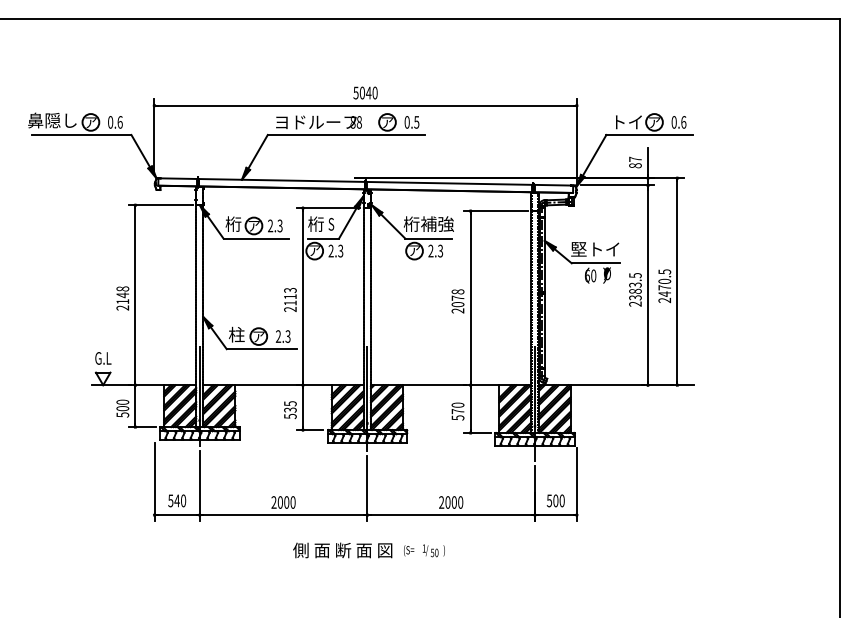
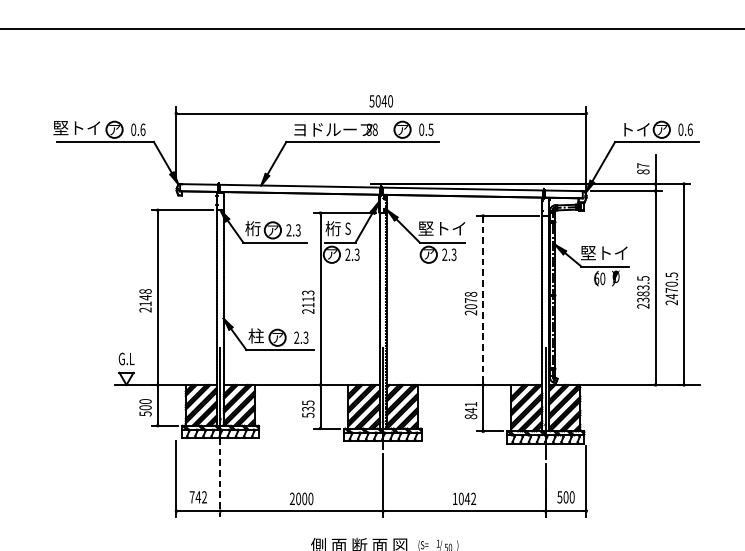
text: (52, 120) -> (77, 127), 鼻隠し -> 堅トイ
text: (428, 223) -> (442, 227), 桁補強 -> 堅トイ
line: (470, 298) -> (483, 300), solid -> dashed
text: (457, 411) -> (470, 410), 570 -> 841
line: (199, 486) -> (220, 483), solid -> dashed
text: (177, 500) -> (198, 496), 540 -> 742
text: (451, 502) -> (464, 498), 2000 -> 1042

